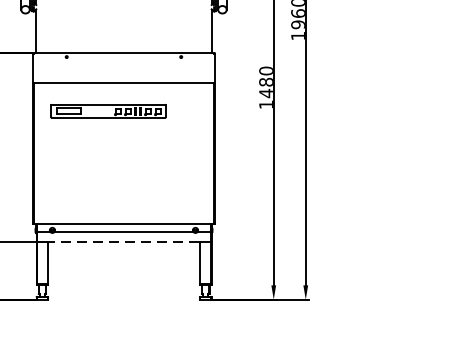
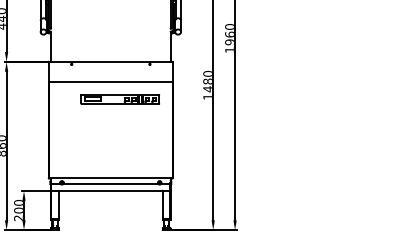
part: (108, 111) -> (120, 99), moved
line: (123, 243) -> (110, 191), dashed -> solid

